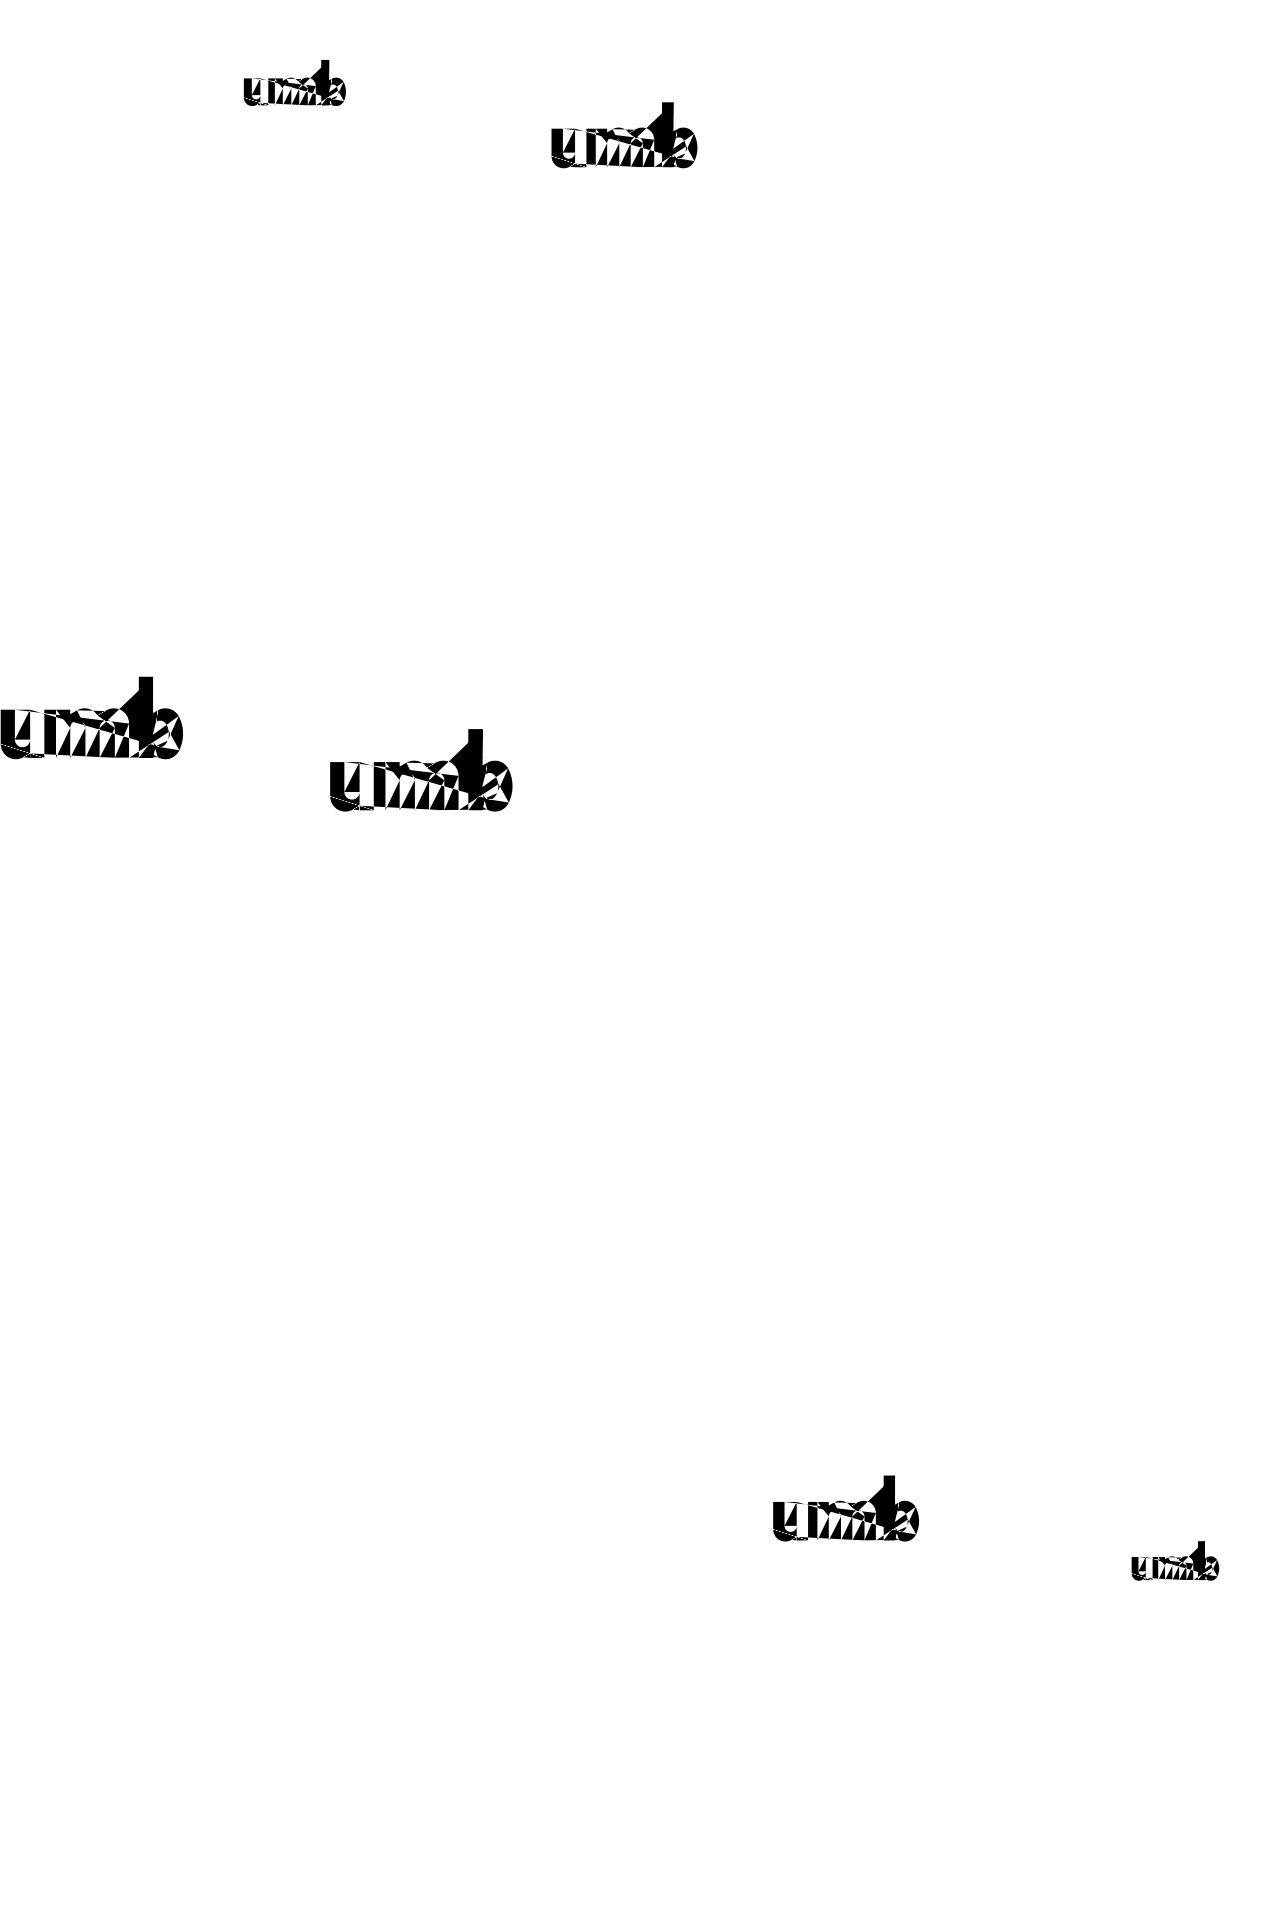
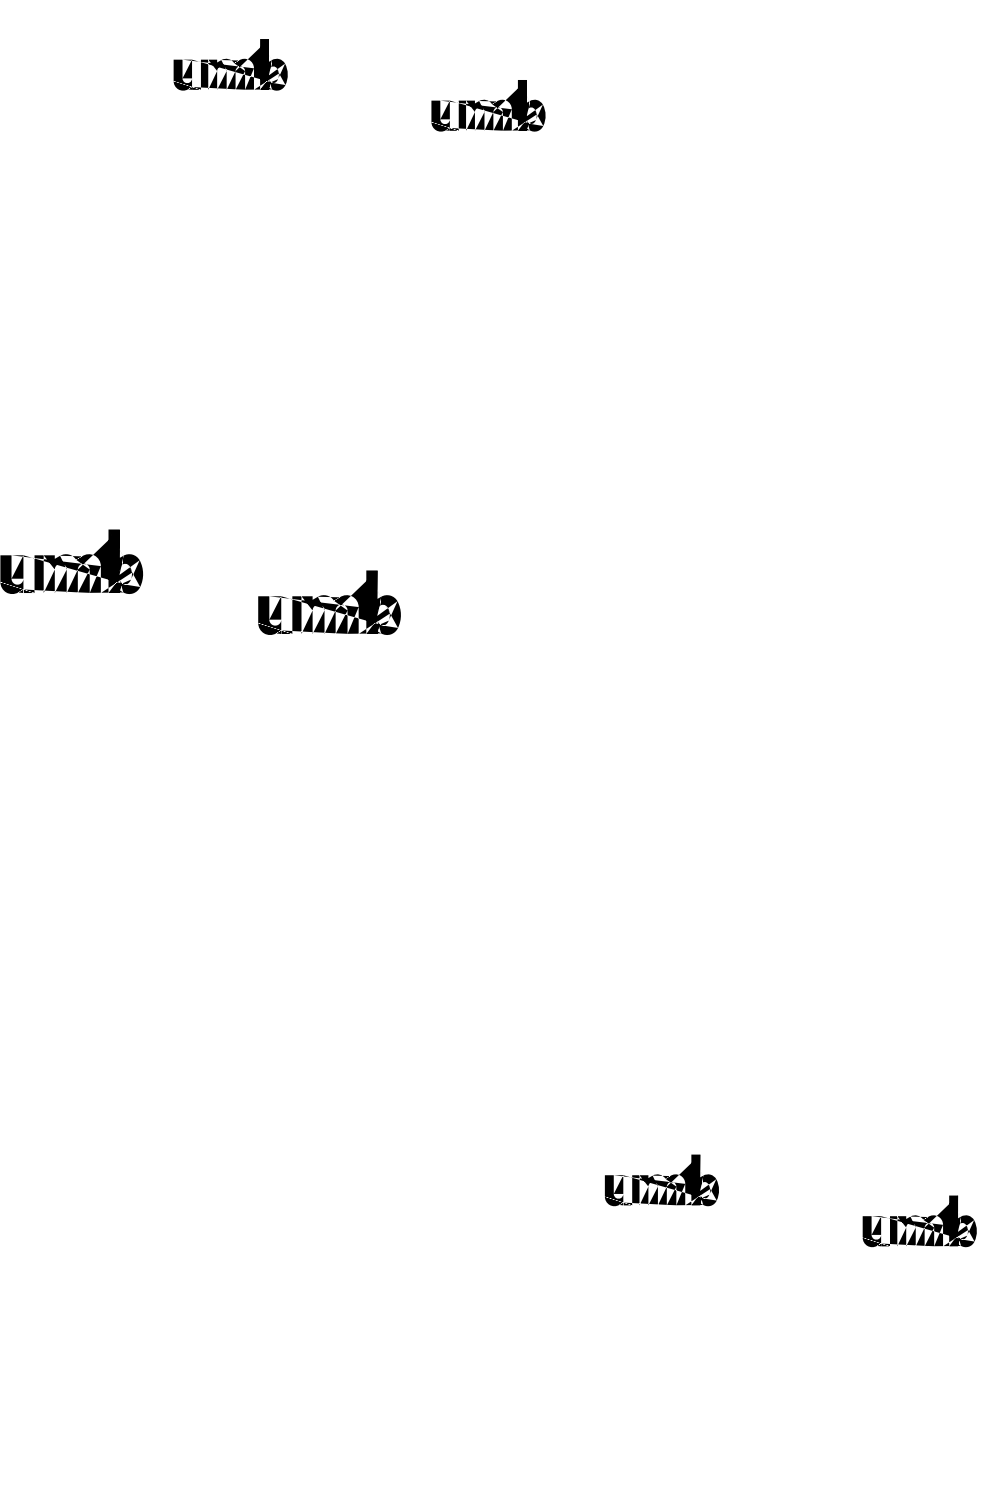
part: (294, 82) -> (230, 64), size x1.43
part: (1175, 1561) -> (919, 1221), size x1.67

